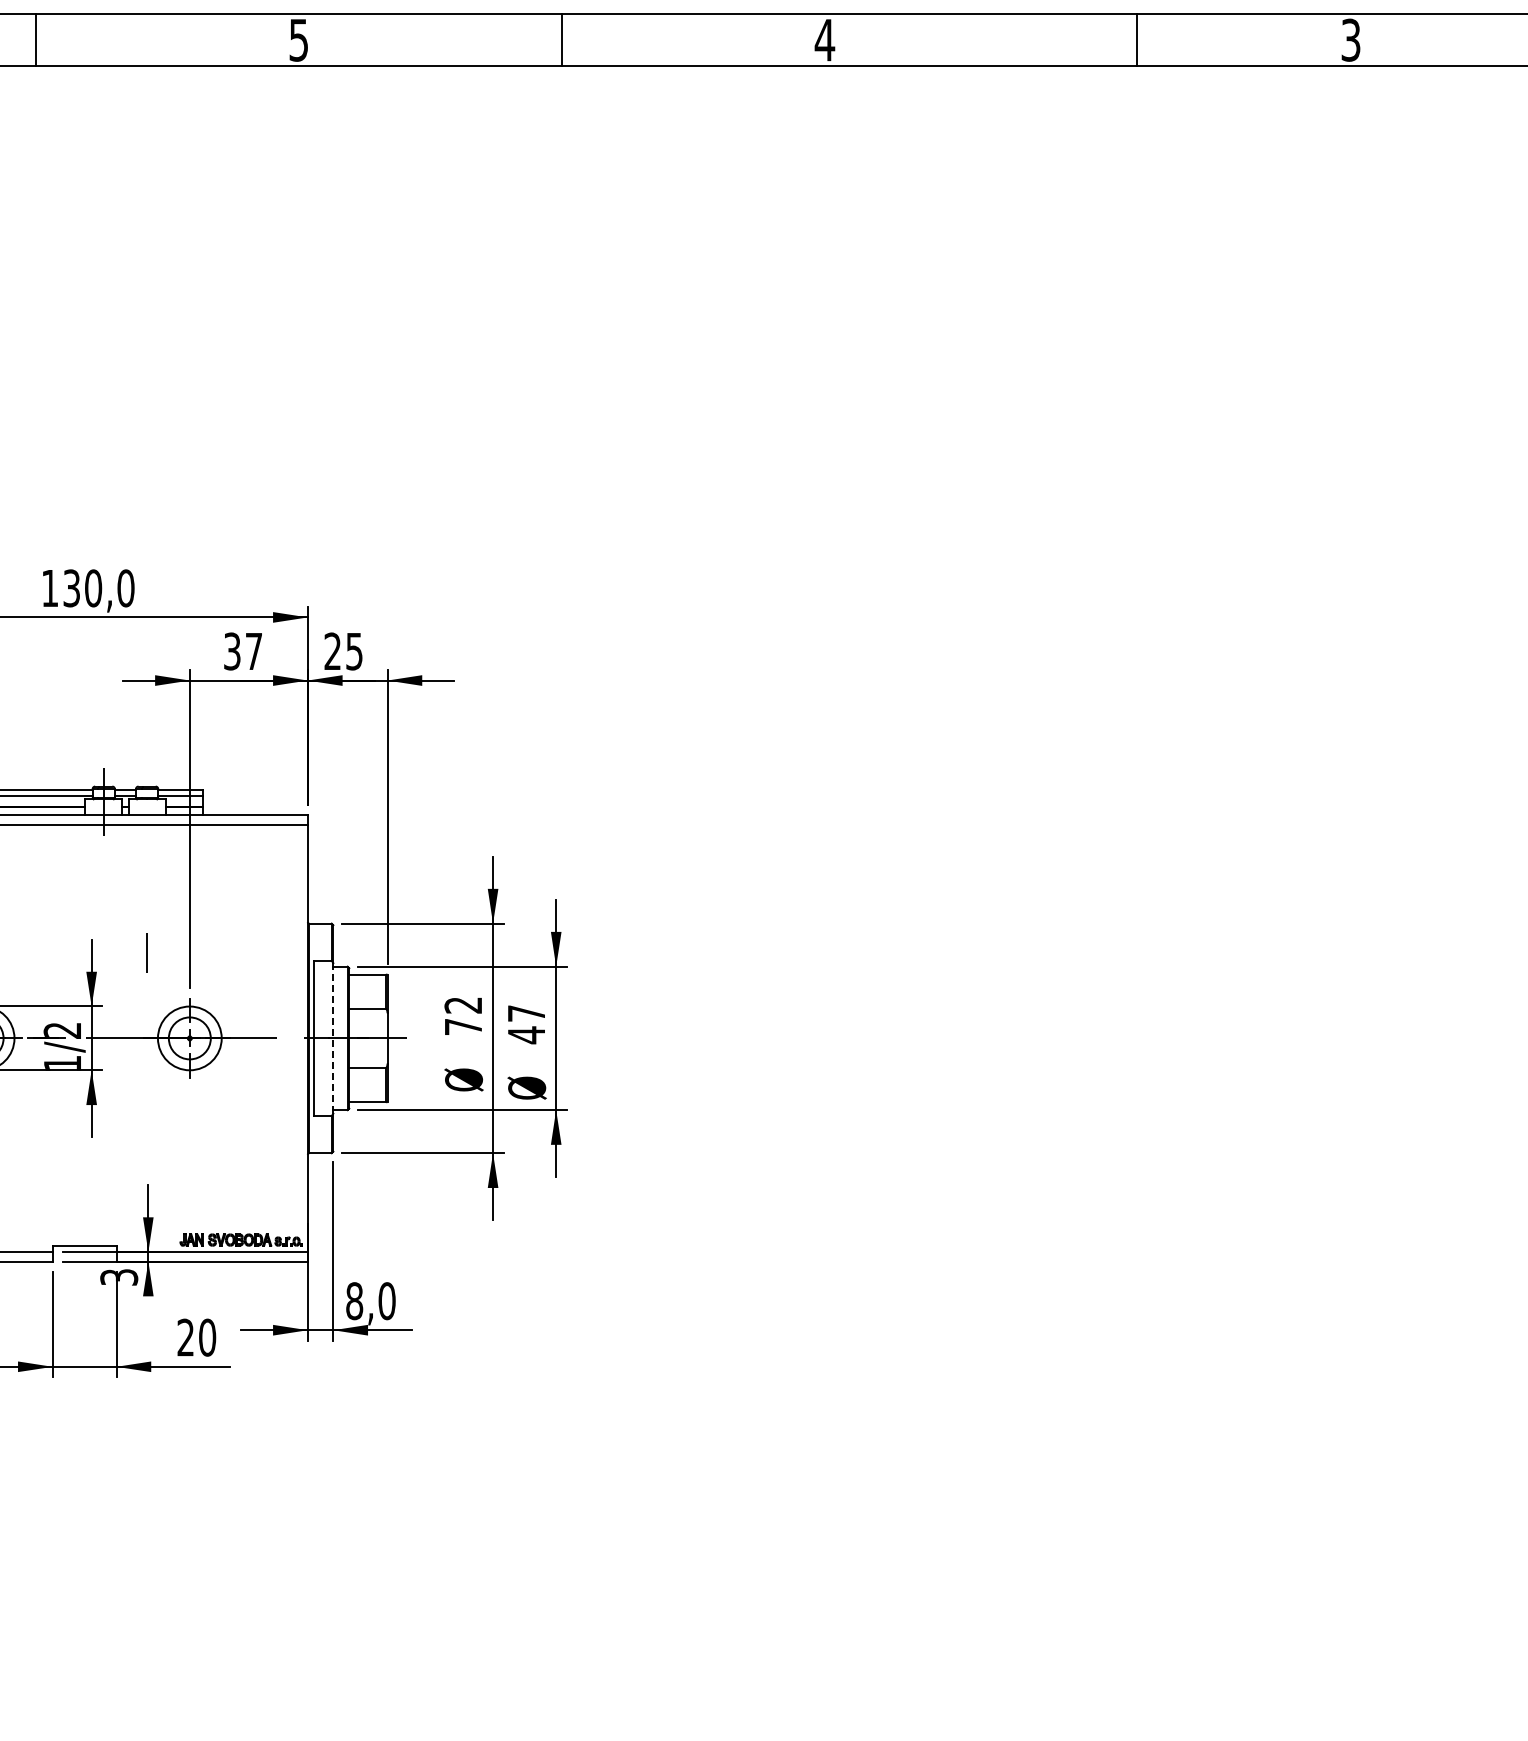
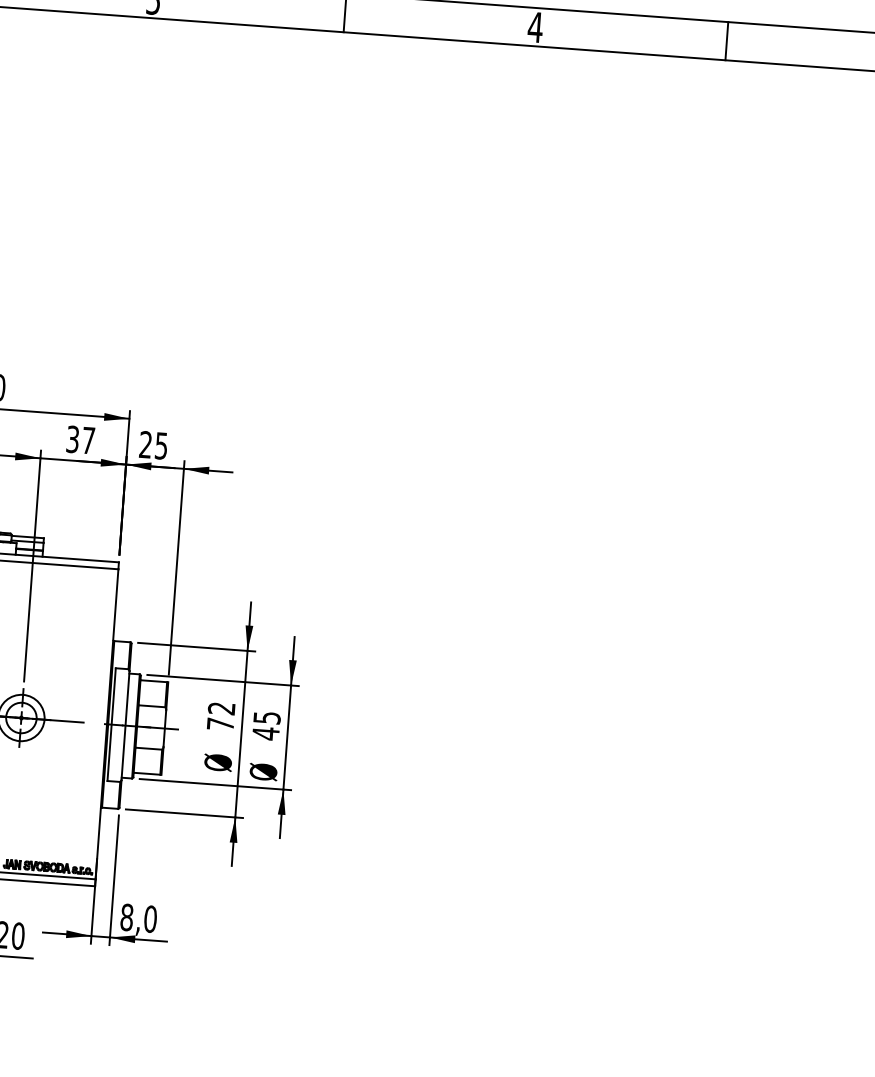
line: (1136, 39) -> (726, 40), moved
text: (526, 1013) -> (267, 717), 47 -> 45
line: (333, 1038) -> (125, 725), dashed -> solid

